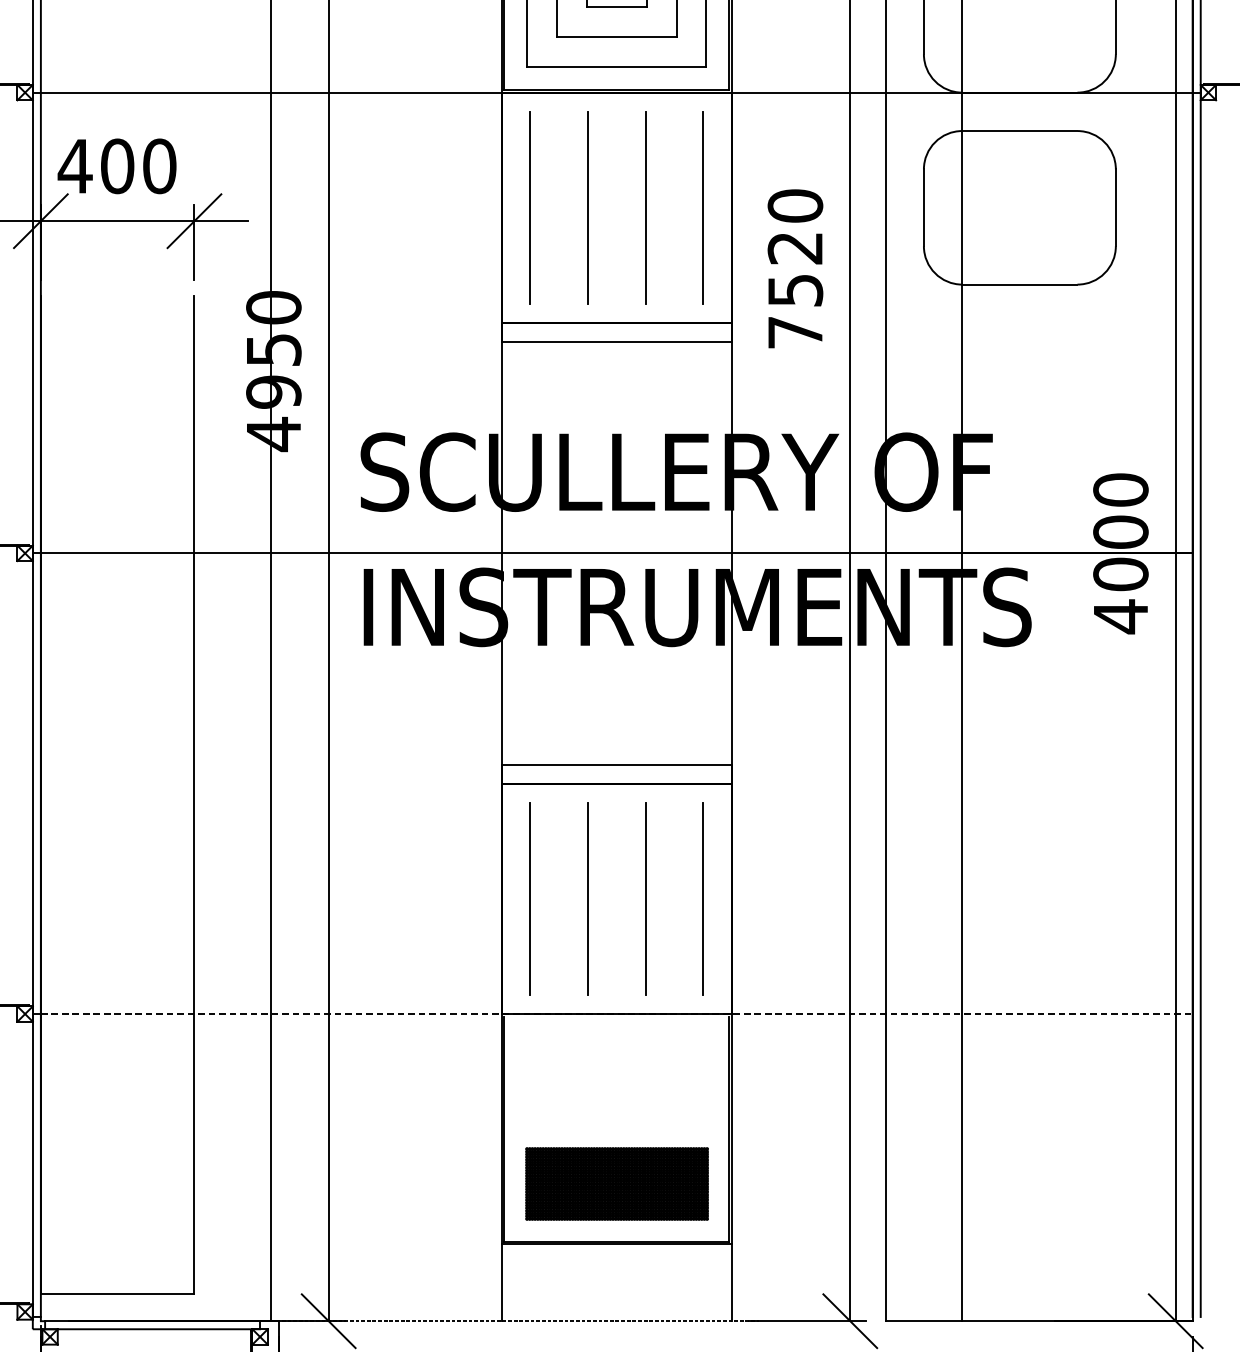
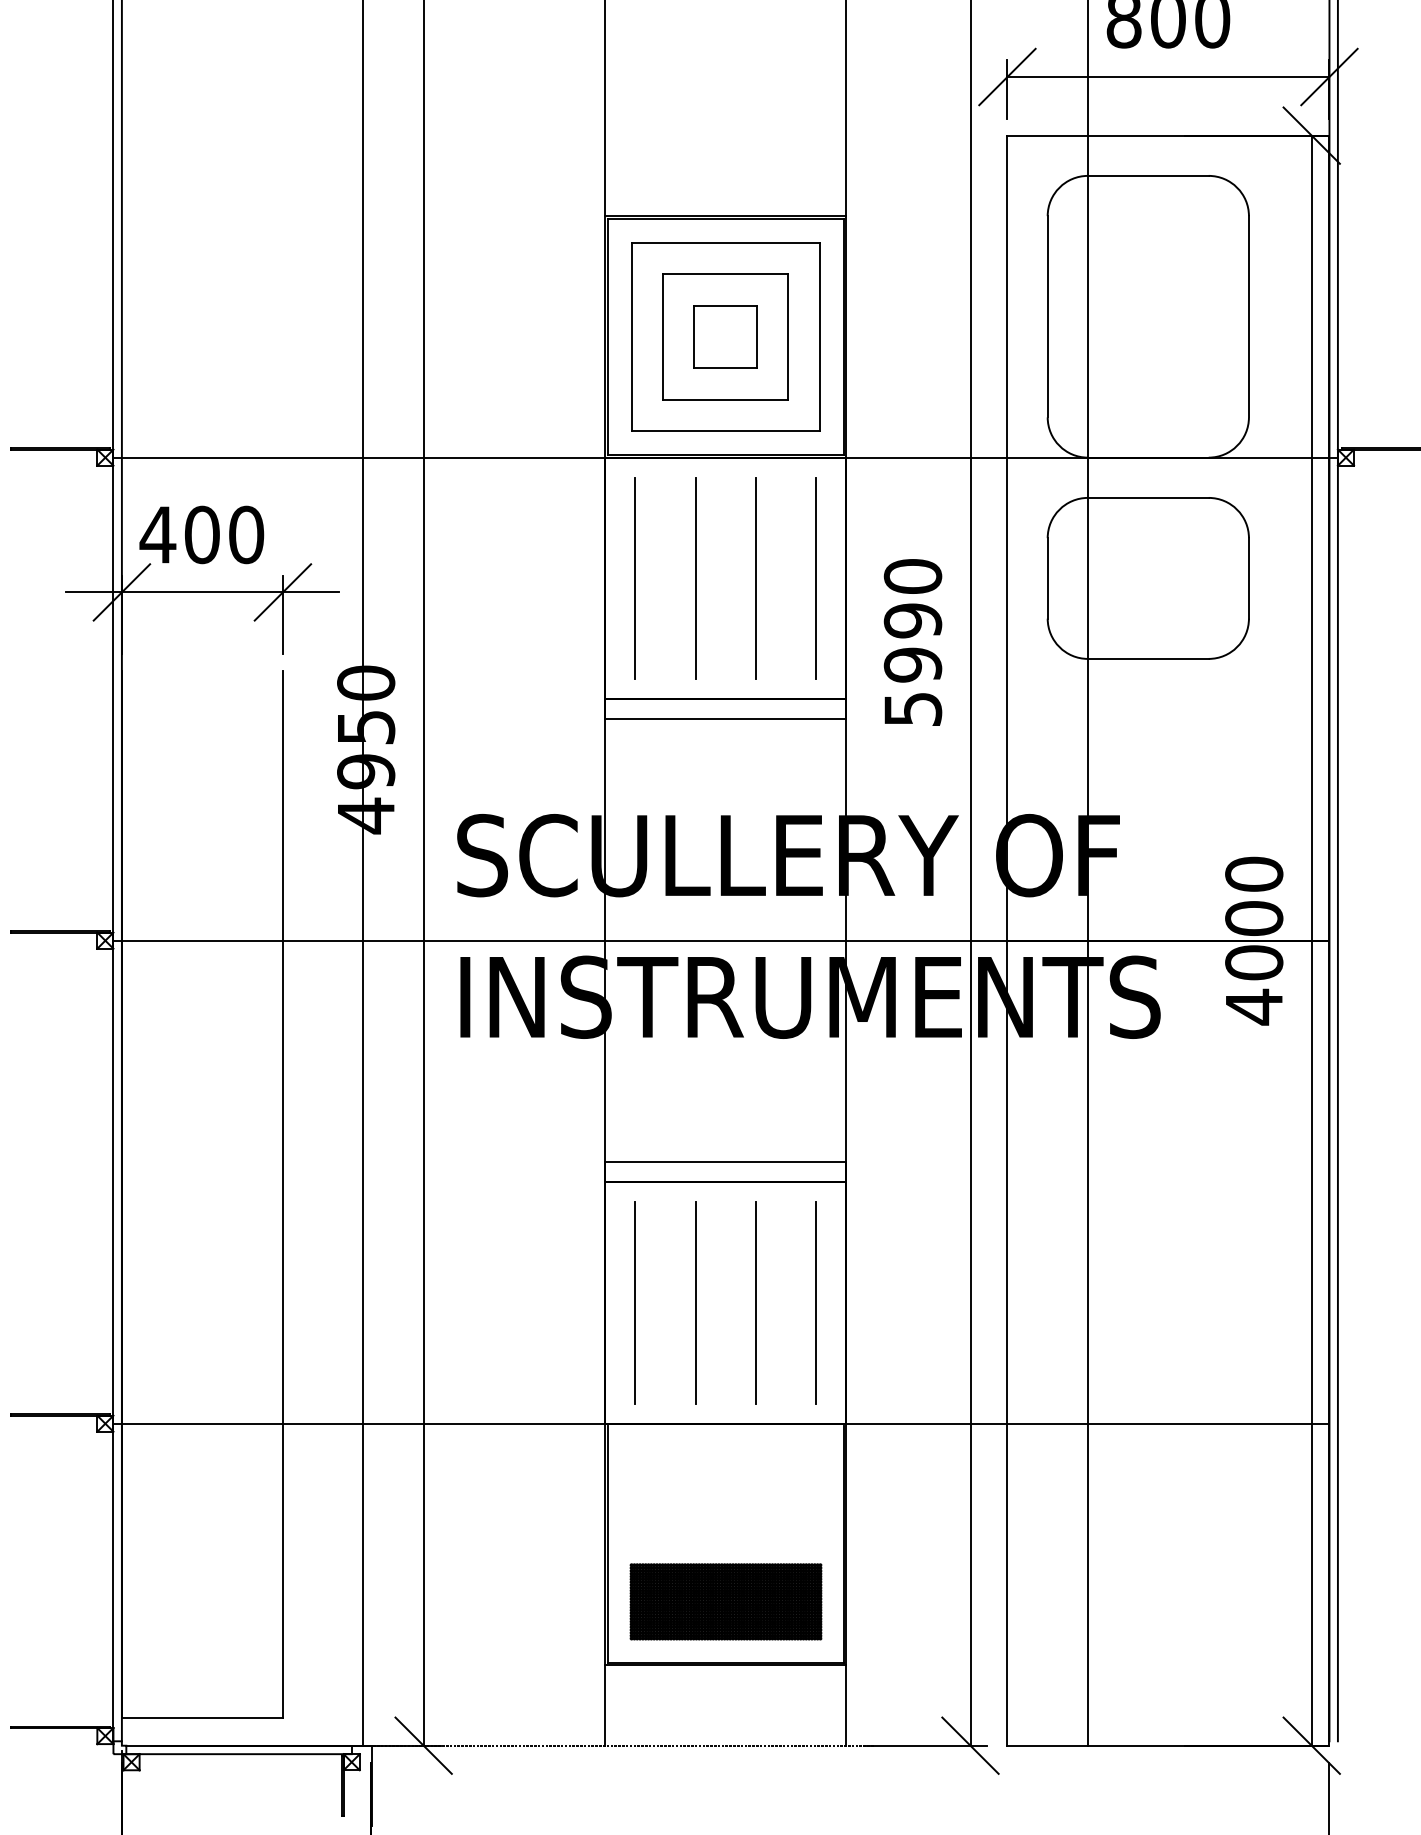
text: (794, 289) -> (912, 664), 7520 -> 5990
line: (616, 1013) -> (725, 1423), dashed -> solid

